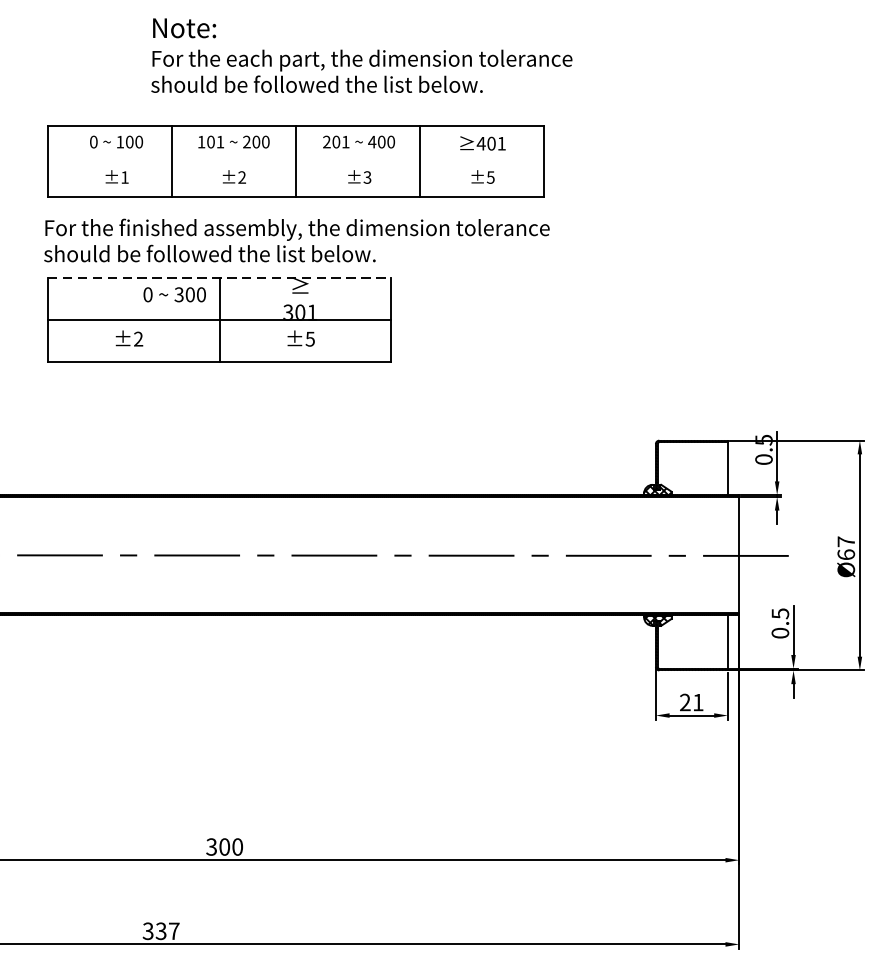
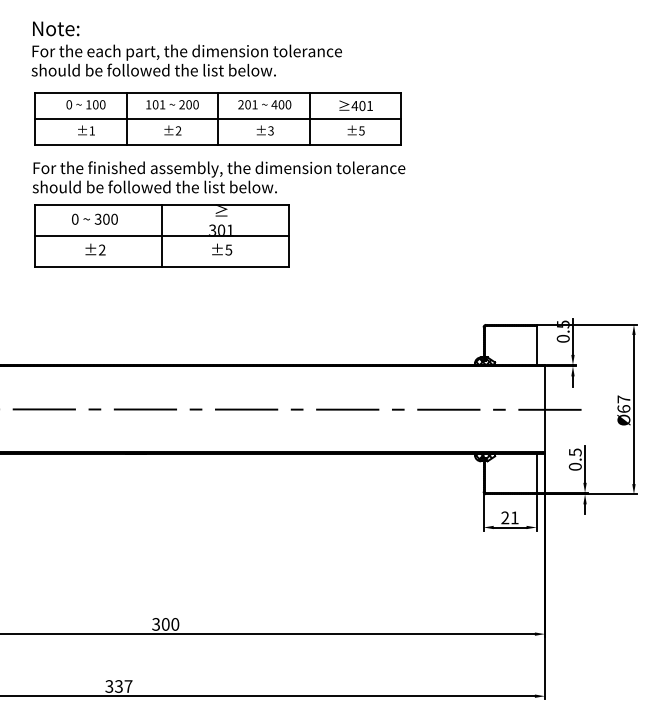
text: (361, 54) -> (186, 48), moved
line: (296, 160) -> (218, 118), added
line: (220, 278) -> (162, 205), dashed -> solid
text: (174, 293) -> (94, 218), moved

